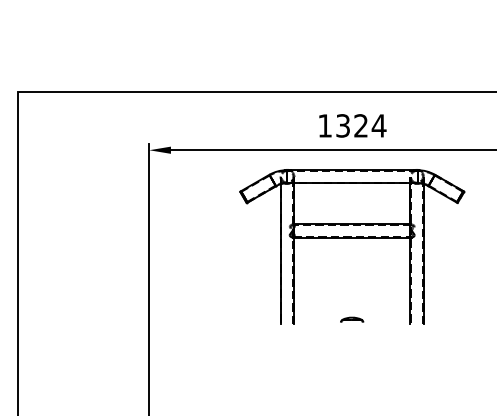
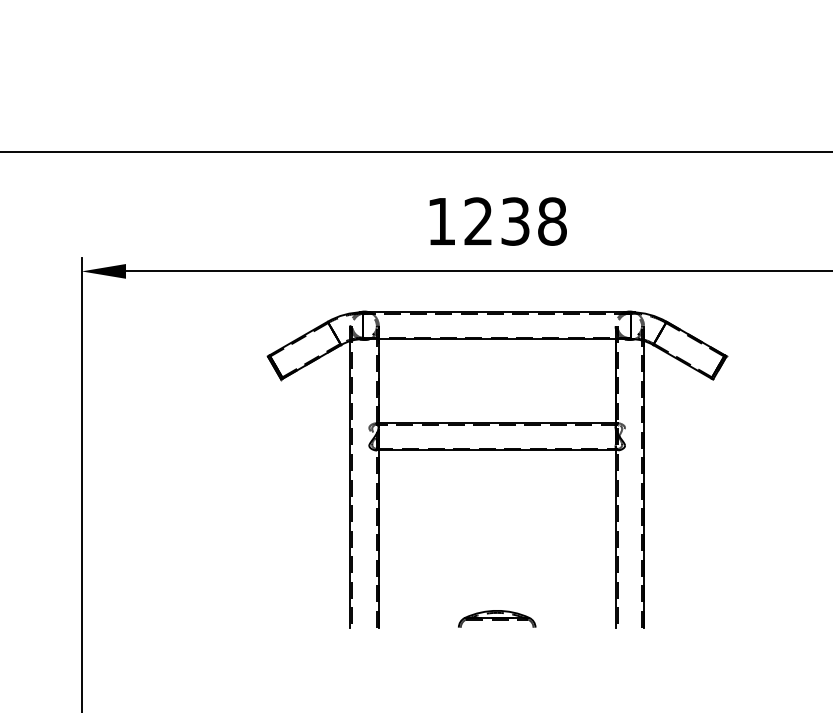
text: (361, 125) -> (516, 220), 1324 -> 1238
part: (351, 319) -> (495, 618), size x1.67

